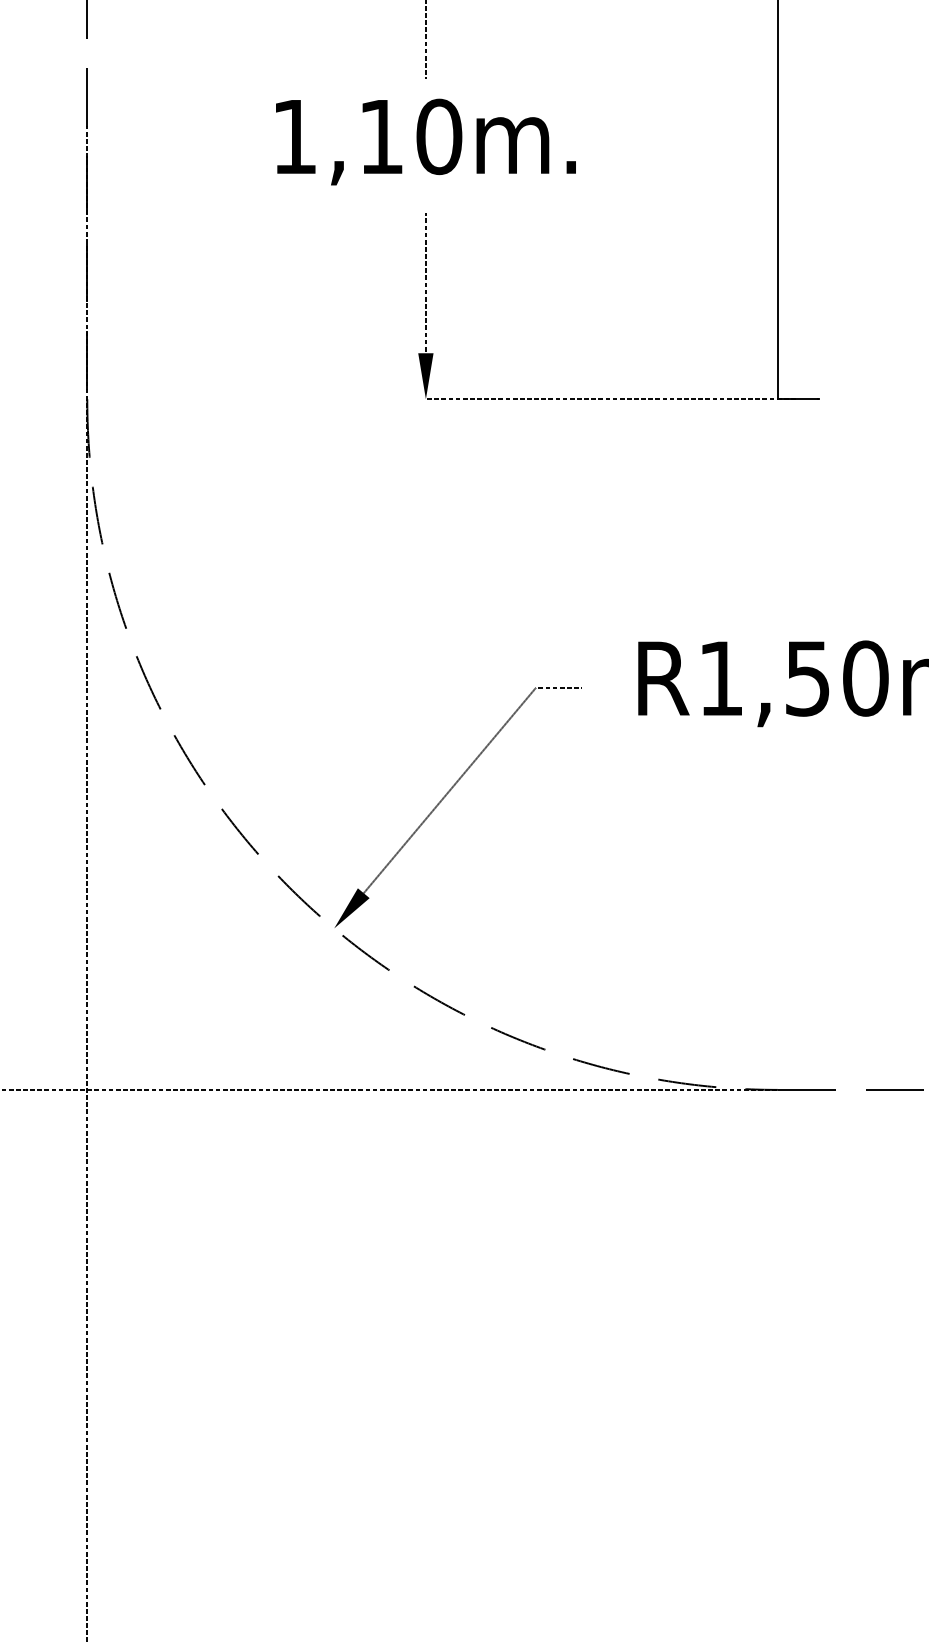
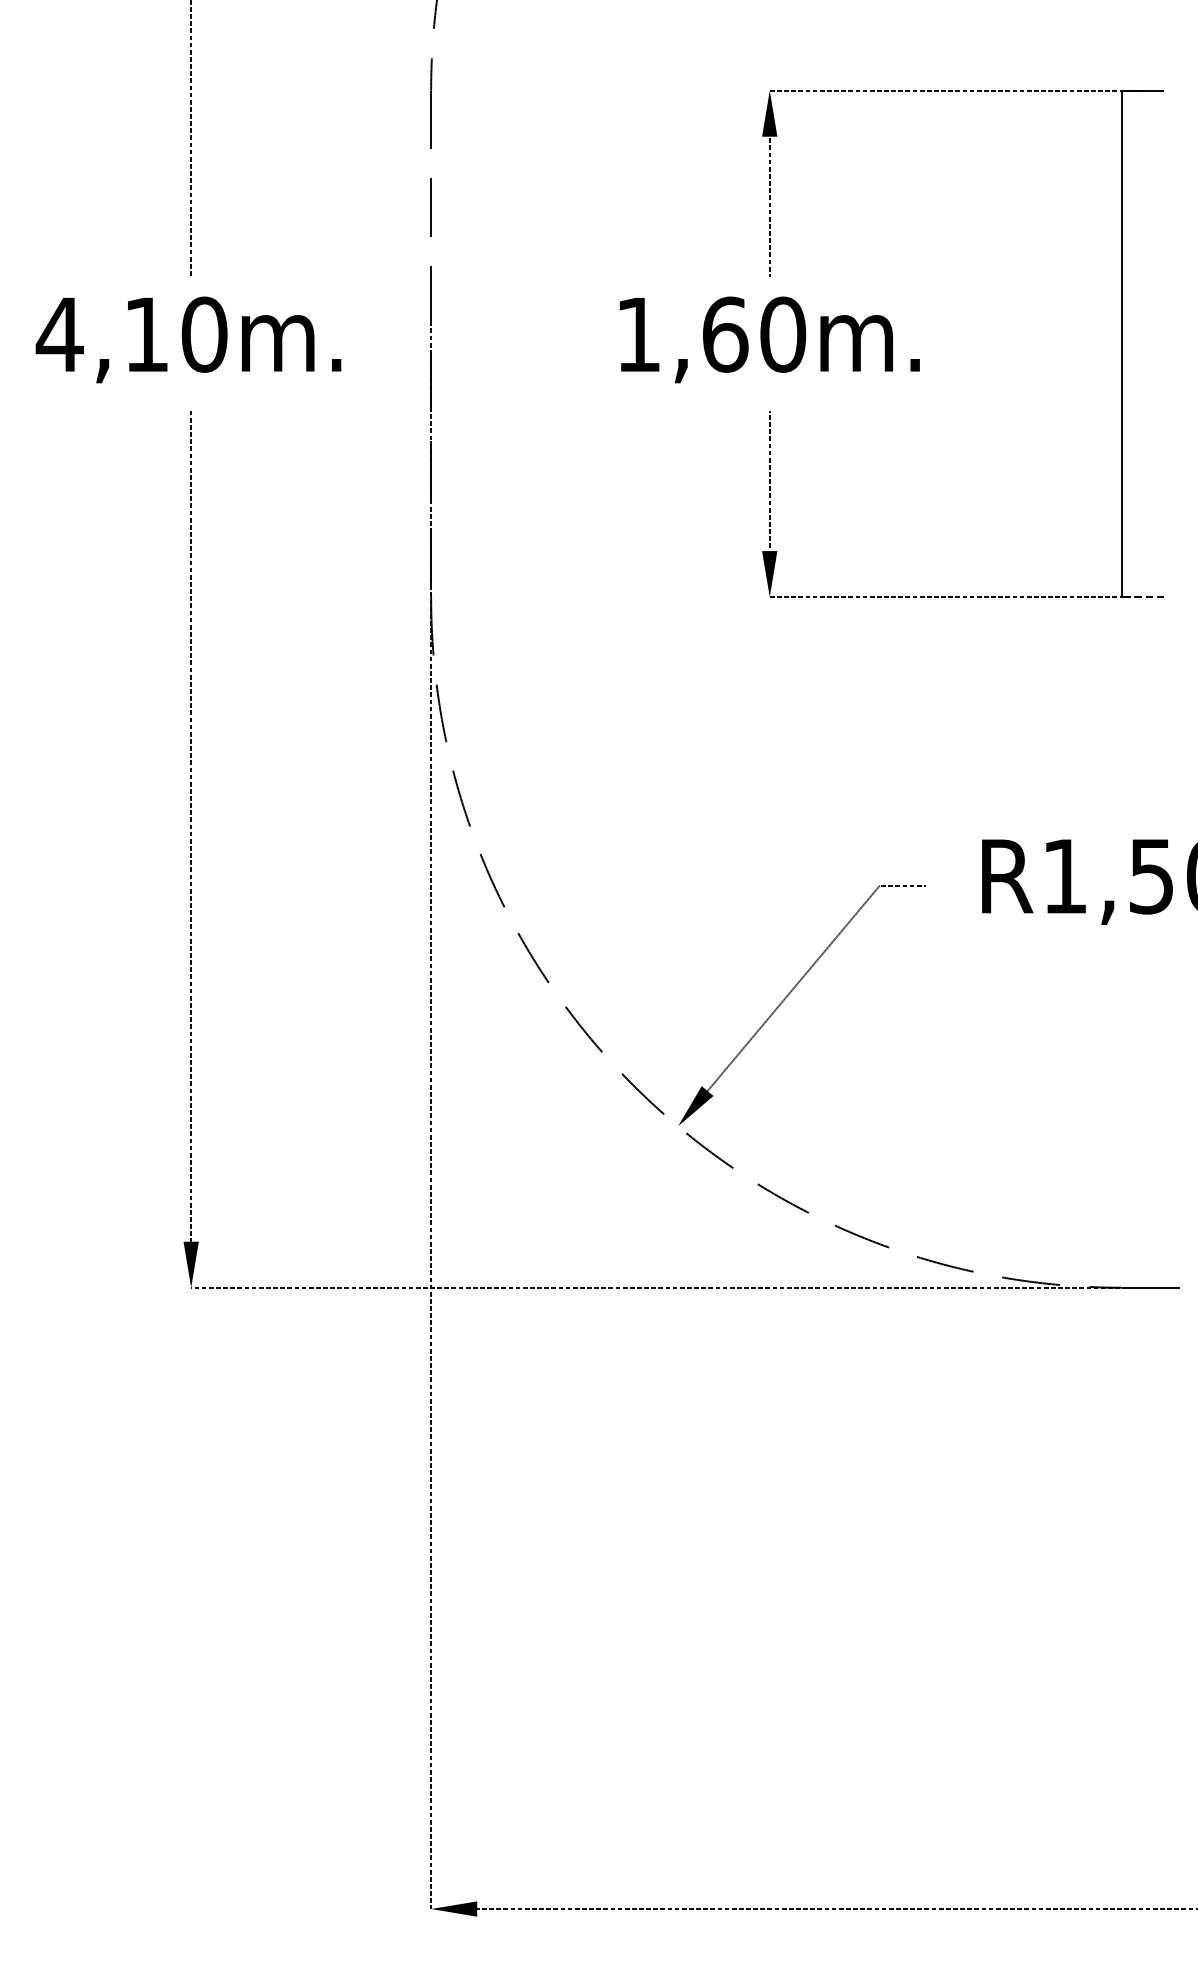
text: (381, 136) -> (725, 334), 1,10m. -> 1,60m.
line: (798, 399) -> (1142, 597), solid -> dashed

